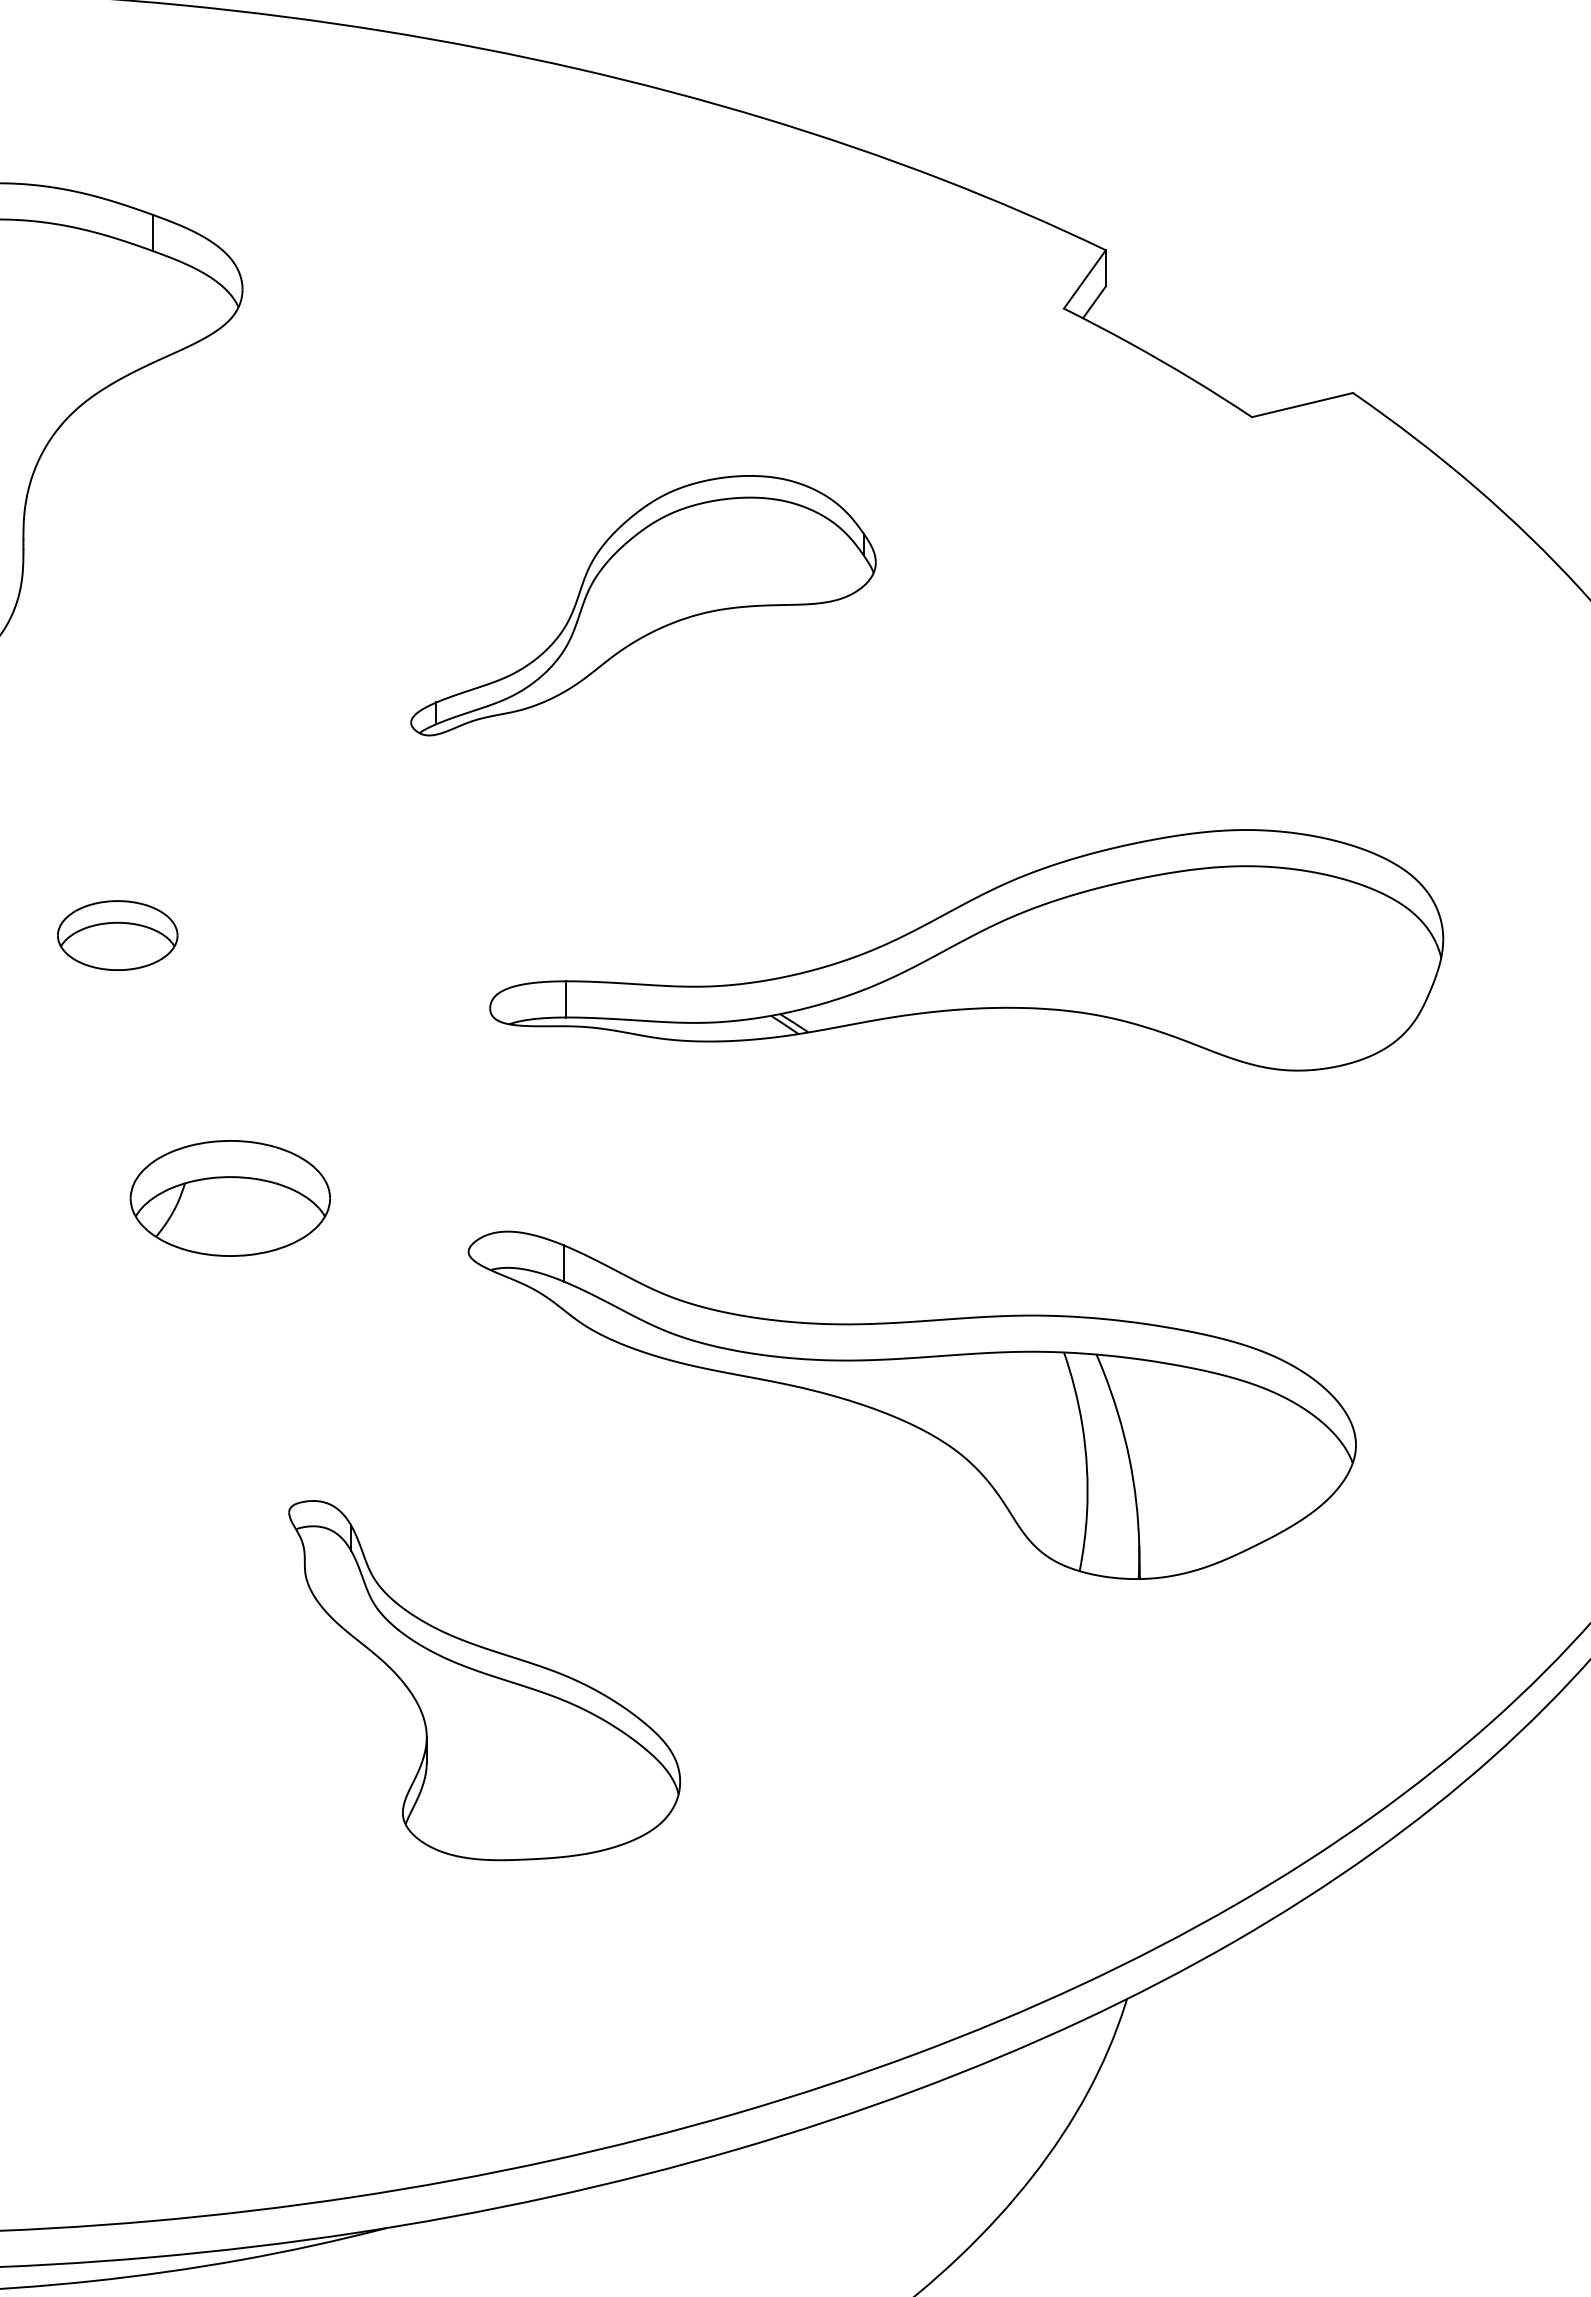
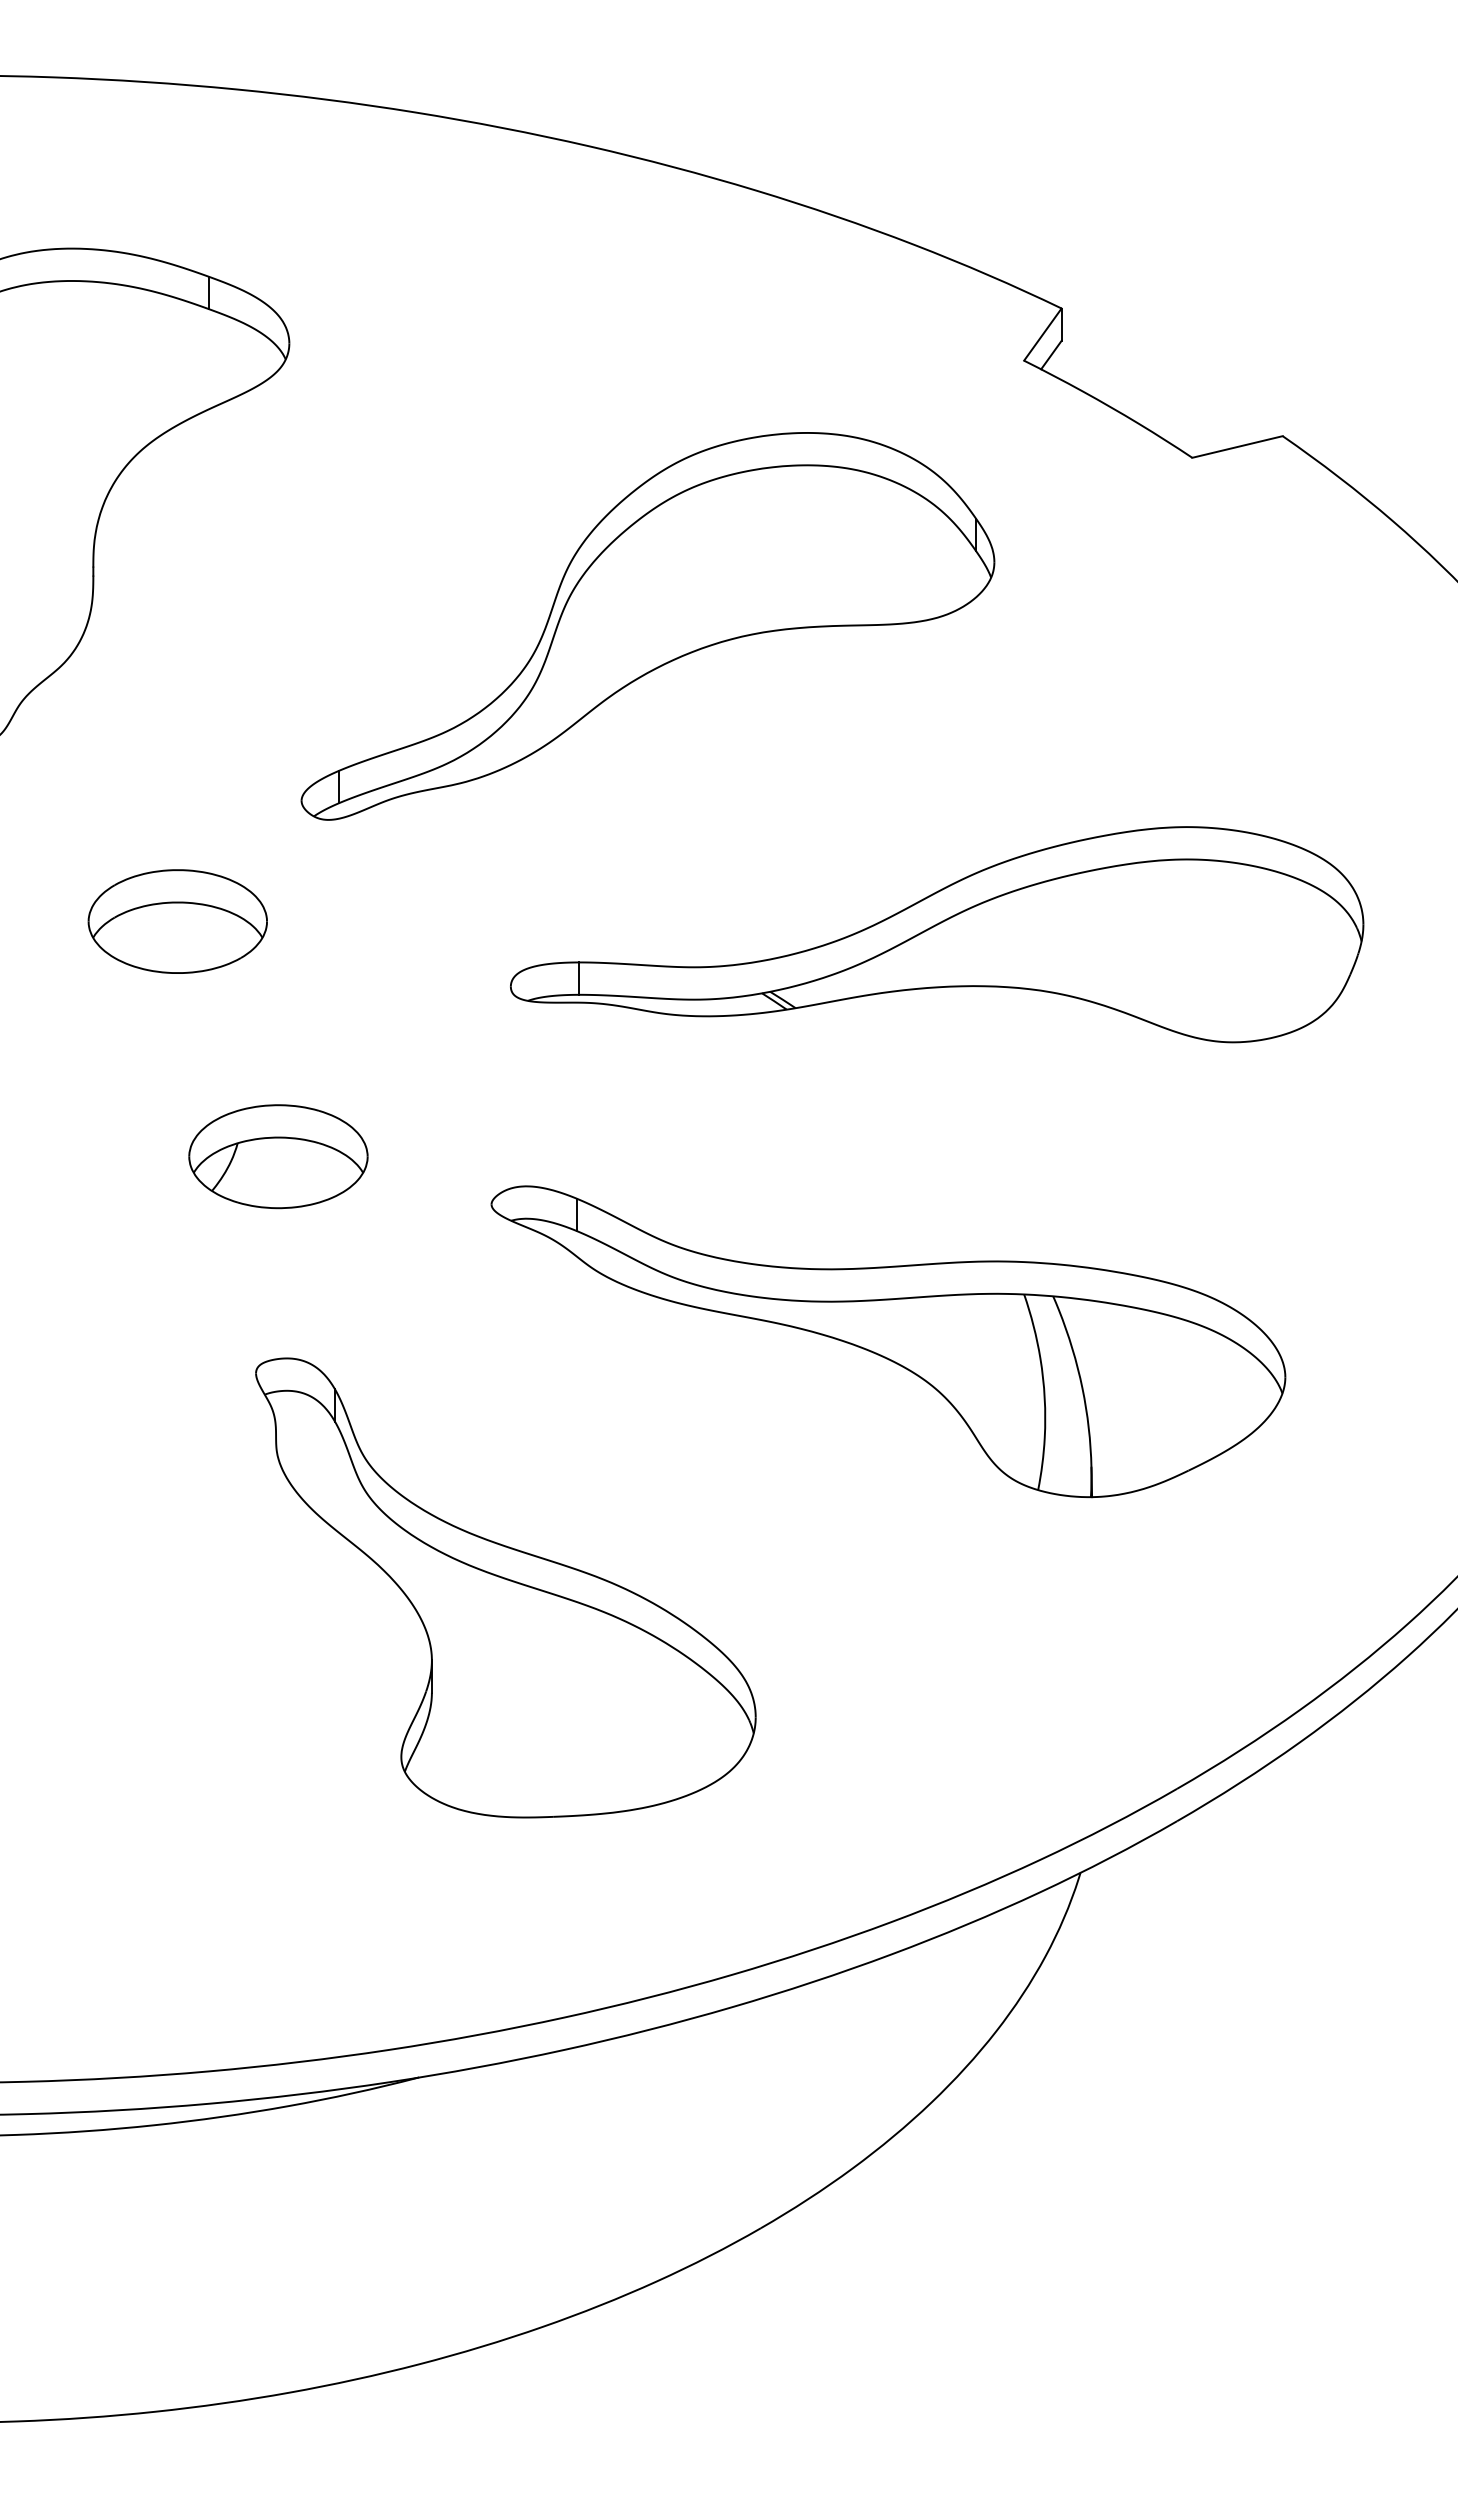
part: (642, 605) -> (647, 626), size x1.67
part: (117, 935) -> (177, 921), size x1.67
part: (484, 1680) -> (505, 1587), size x1.43

